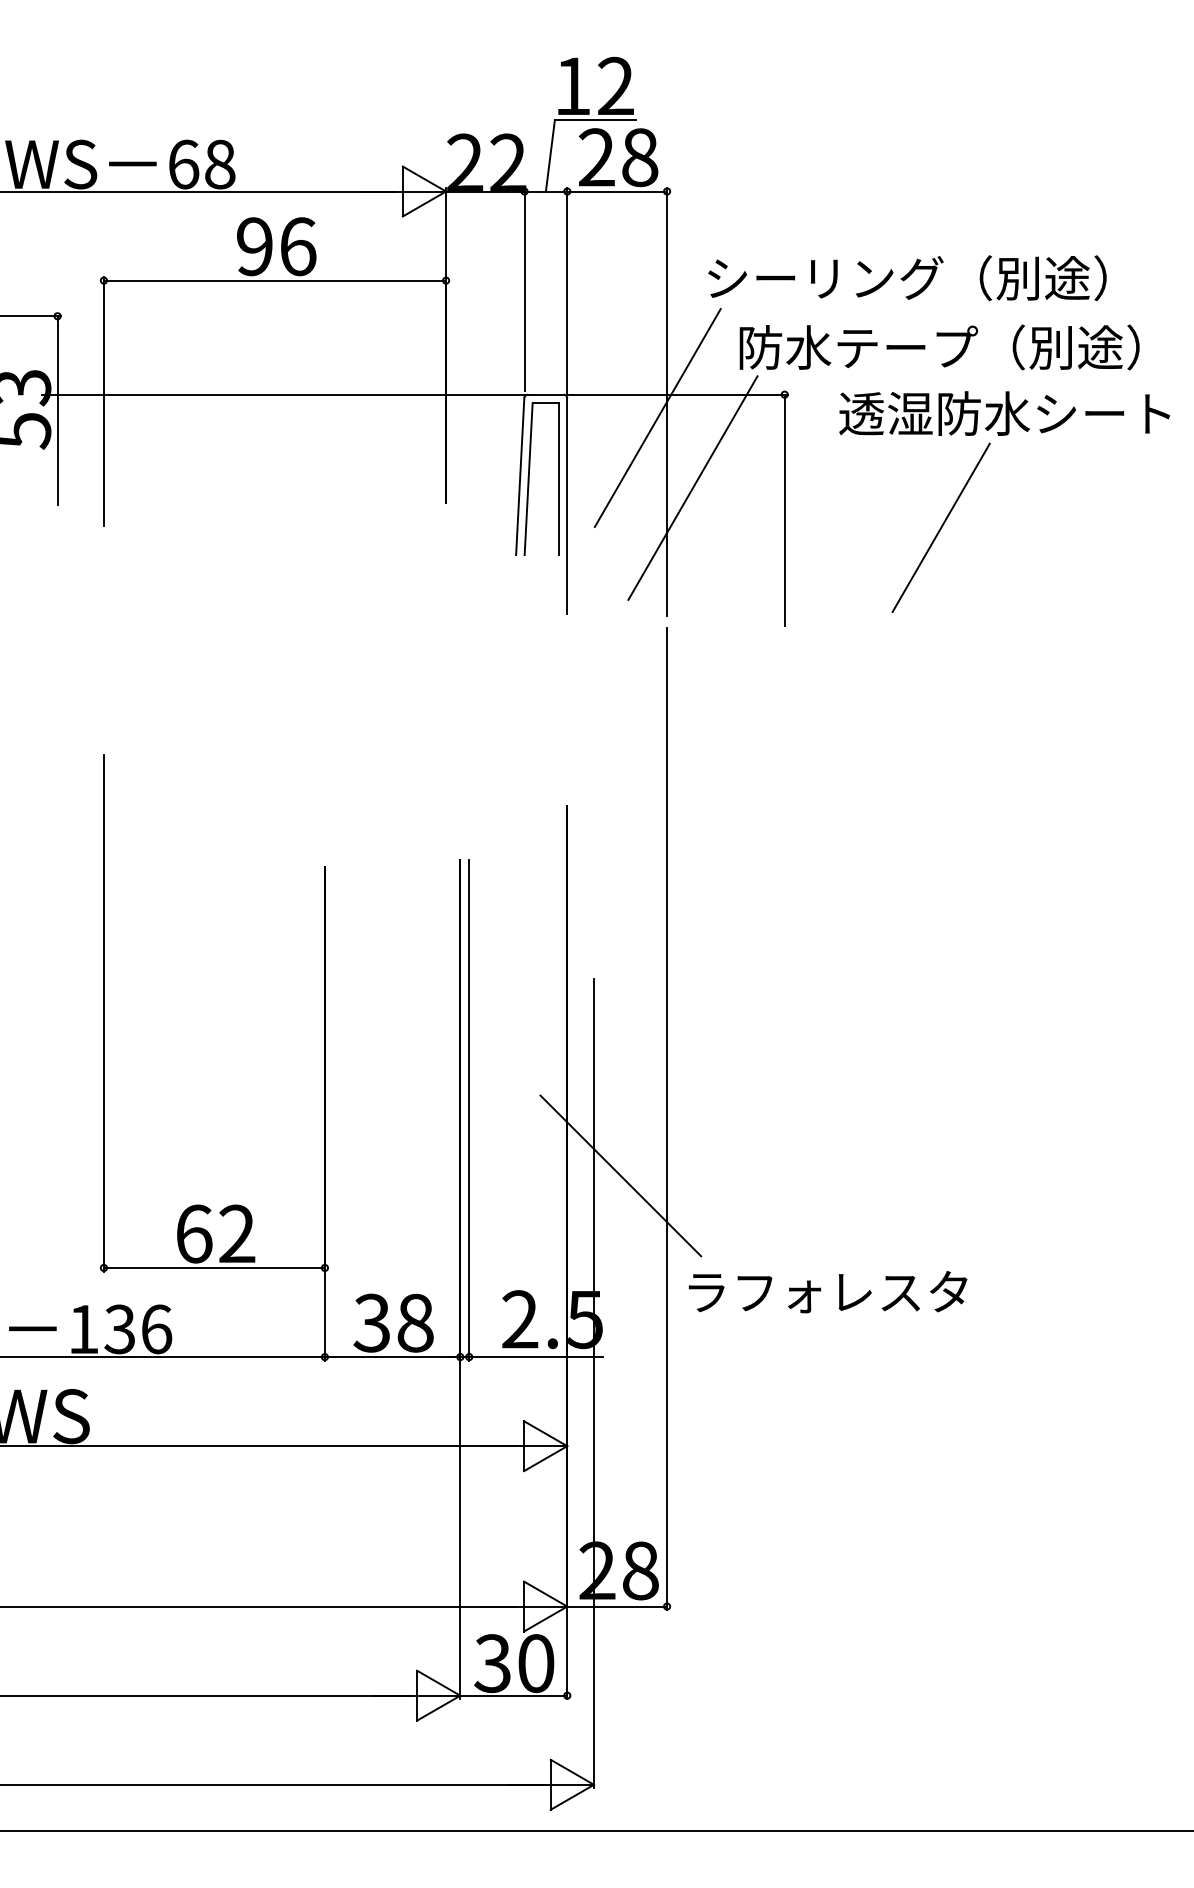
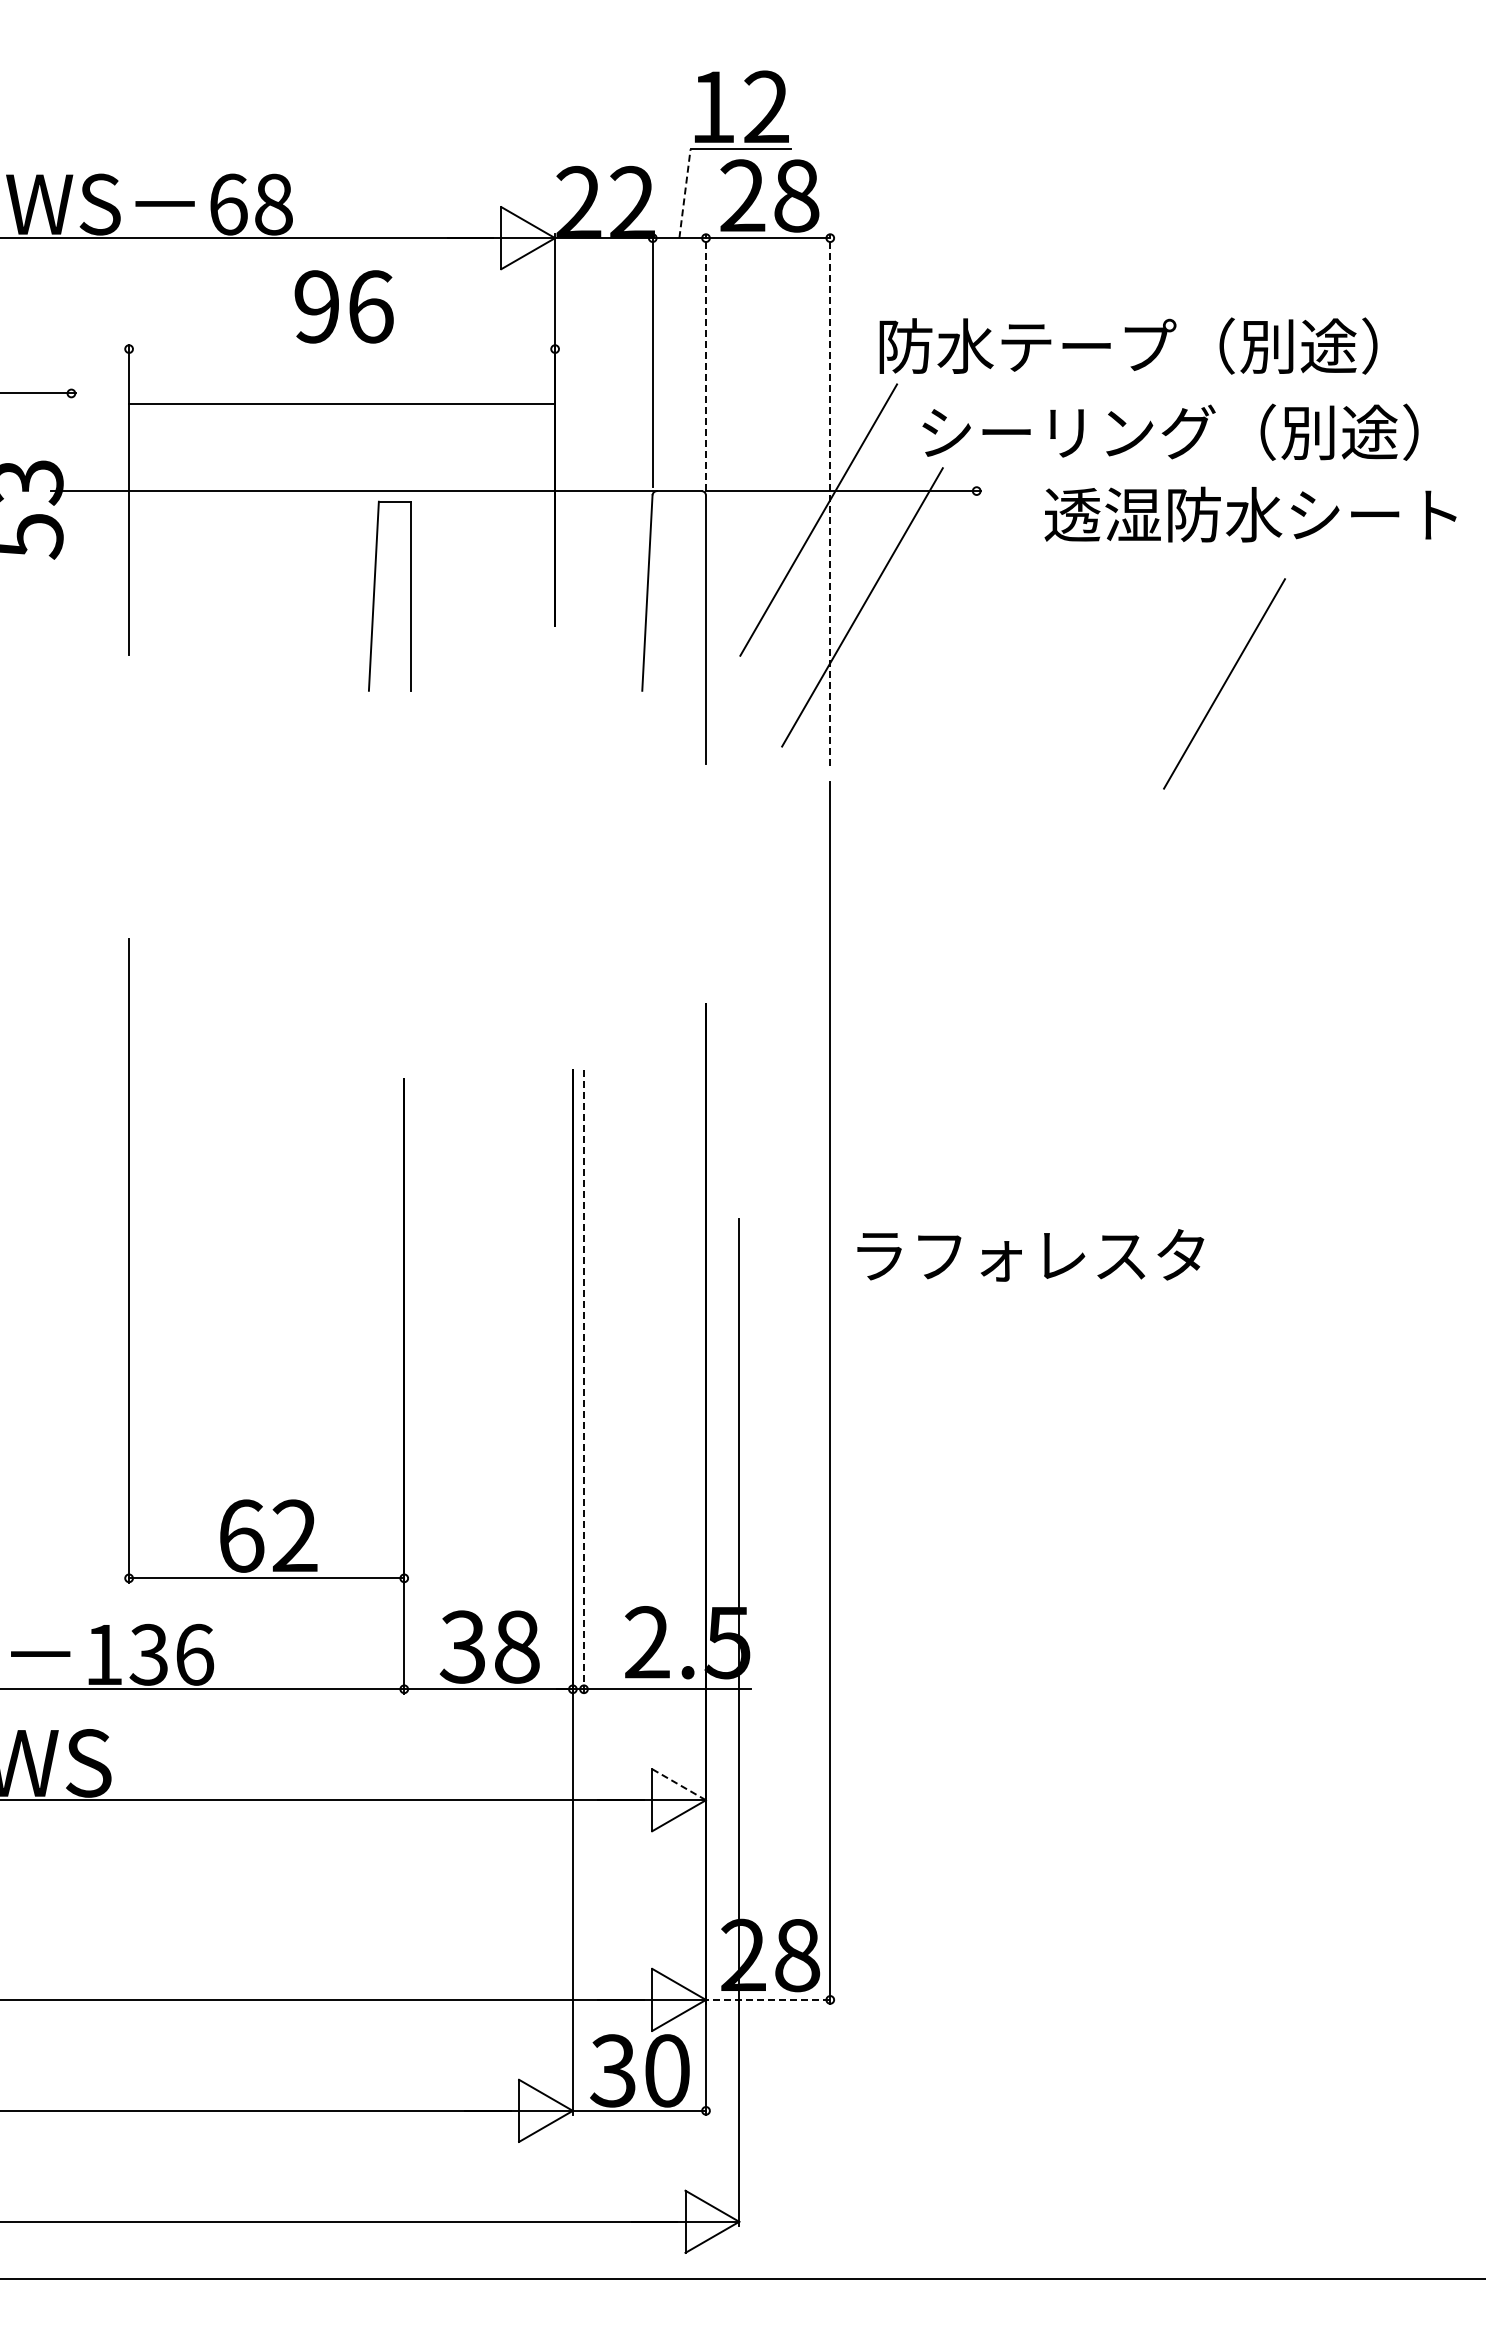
line: (550, 155) -> (684, 193), solid -> dashed
text: (825, 277) -> (1027, 345), シーリング（別途） -> 防水テープ（別途）
line: (275, 280) -> (342, 404), moved
line: (567, 291) -> (706, 362), solid -> dashed
text: (858, 347) -> (1068, 432), 防水テープ（別途） -> シーリング（別途）
line: (667, 401) -> (830, 499), solid -> dashed
line: (57, 410) -> (71, 510), removed
part: (529, 475) -> (375, 591), moved
line: (784, 510) -> (976, 635), removed
line: (941, 527) -> (1224, 683), moved
line: (468, 1109) -> (583, 1381), solid -> dashed
line: (620, 1175) -> (772, 1463), removed
text: (827, 1292) -> (1030, 1255), moved
line: (545, 1433) -> (678, 1784), solid -> dashed
line: (616, 1606) -> (767, 1999), solid -> dashed

